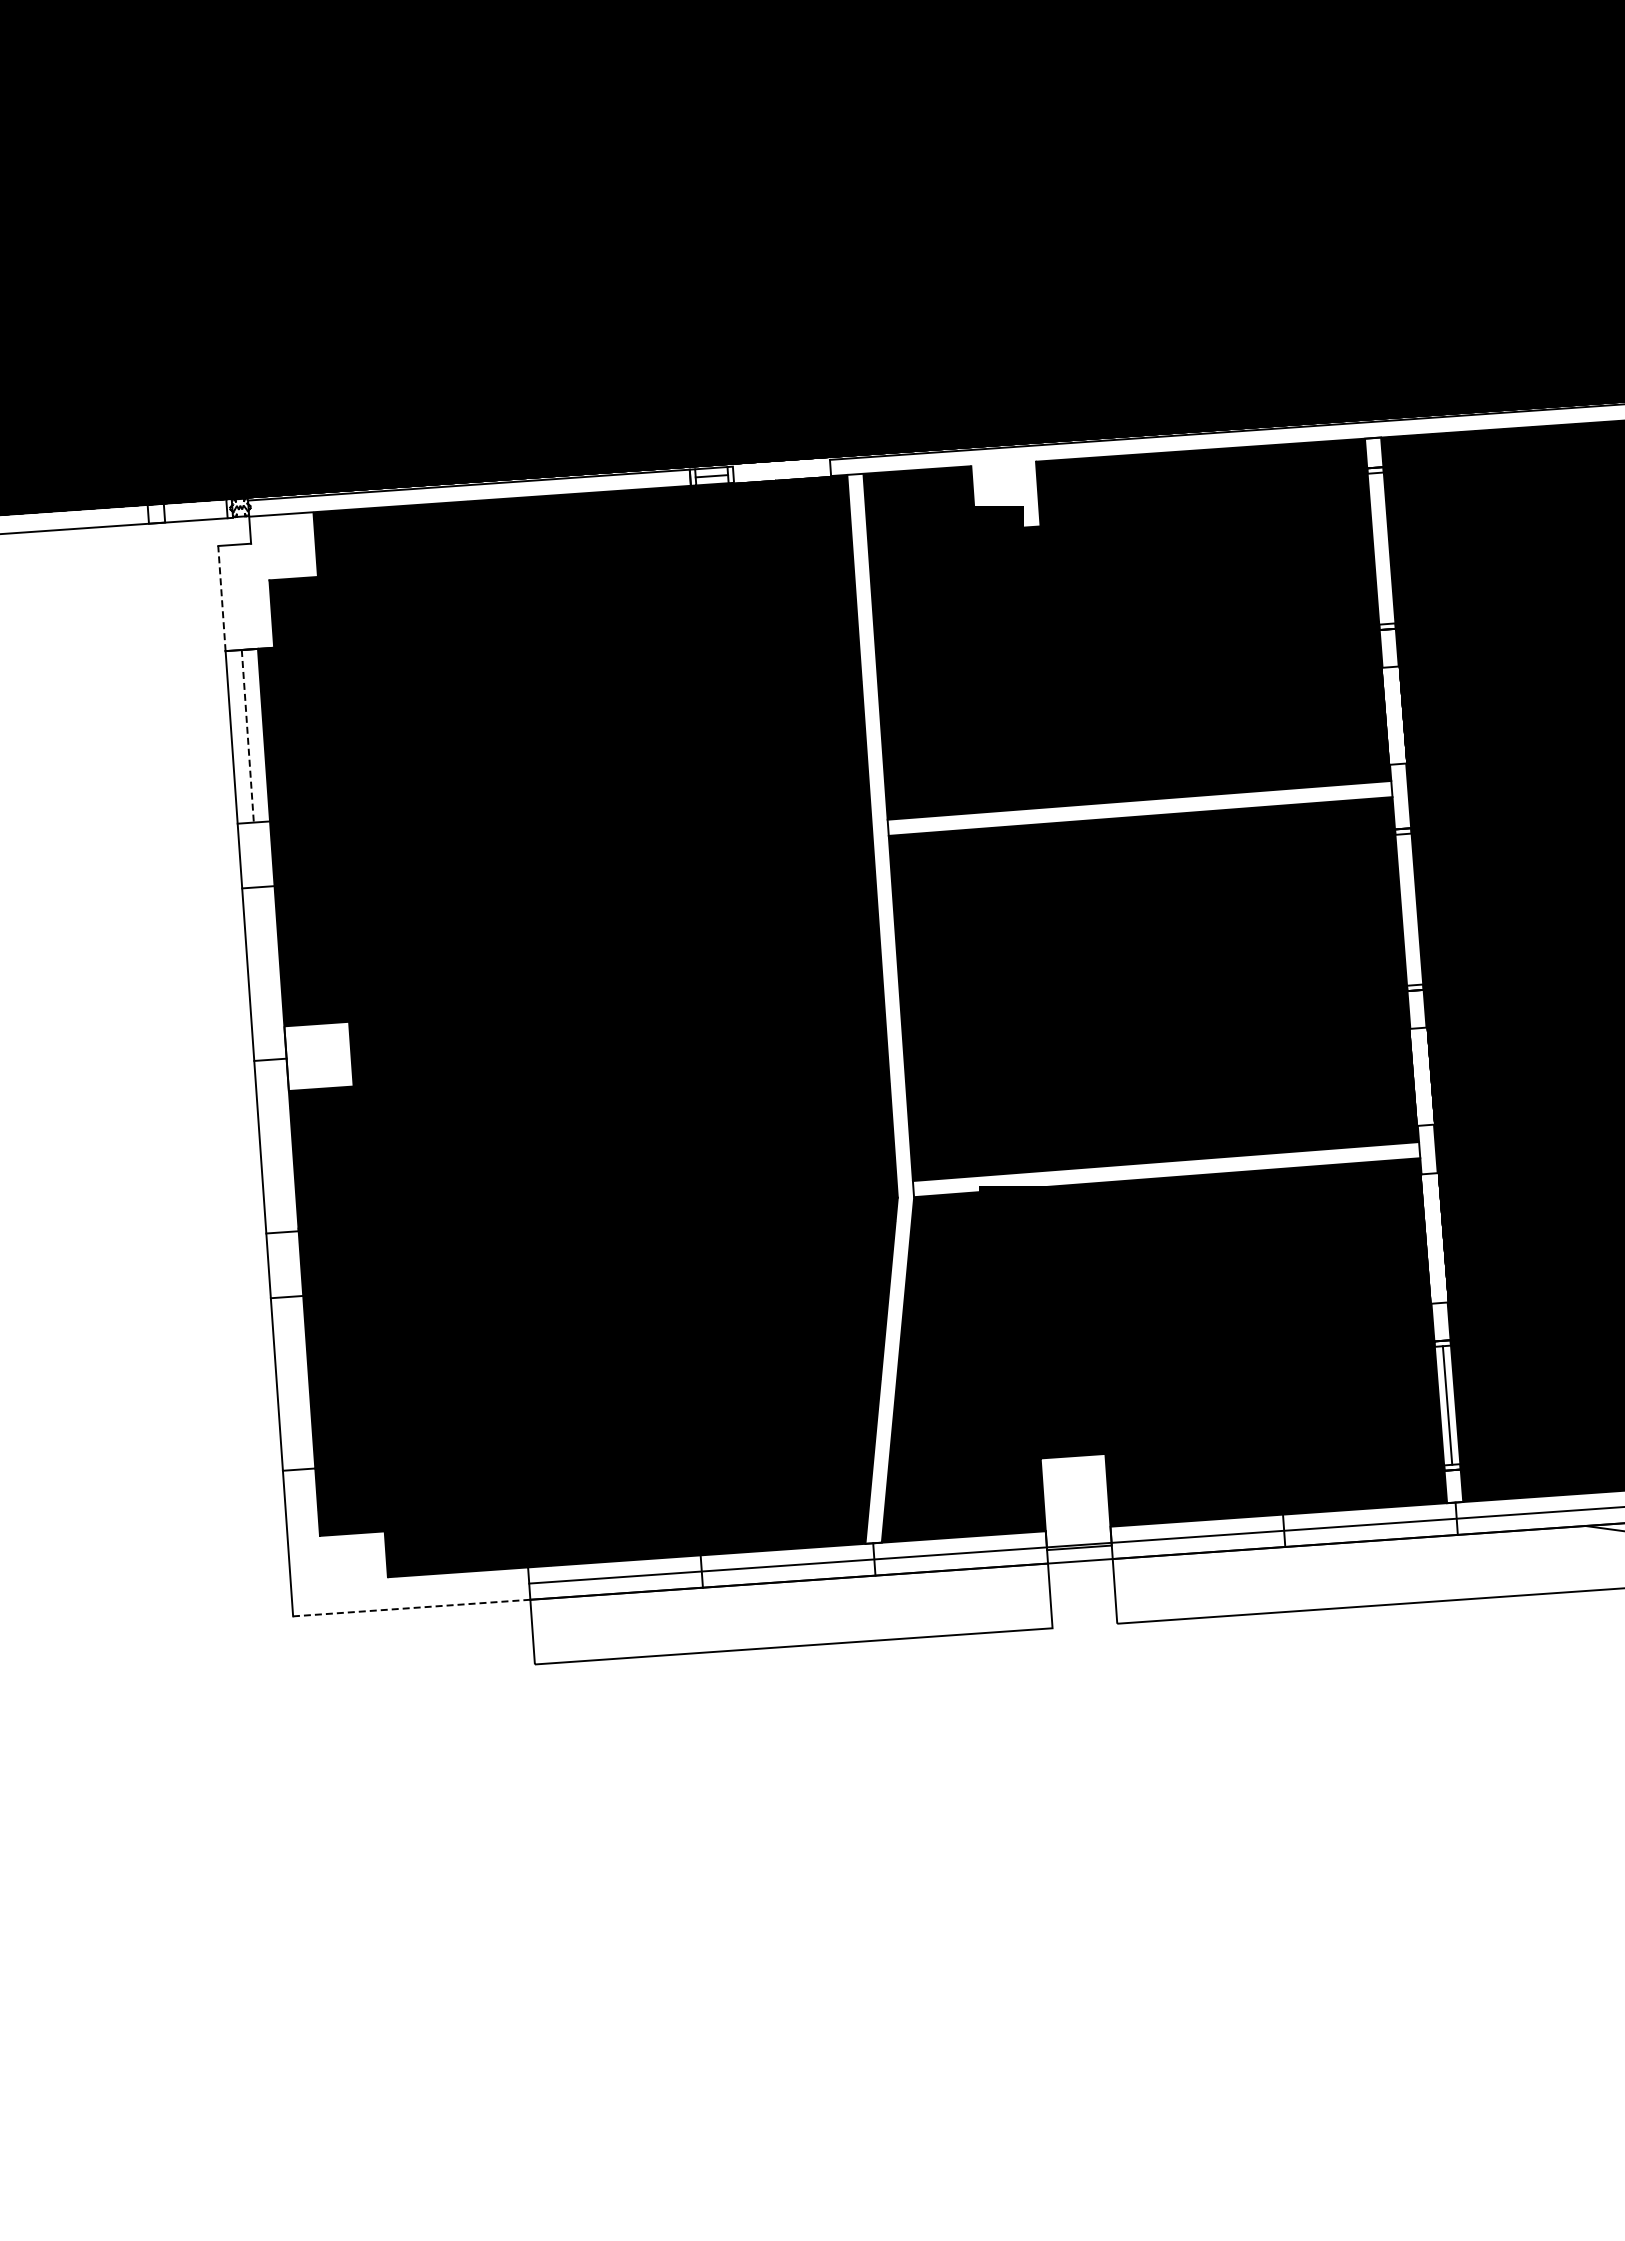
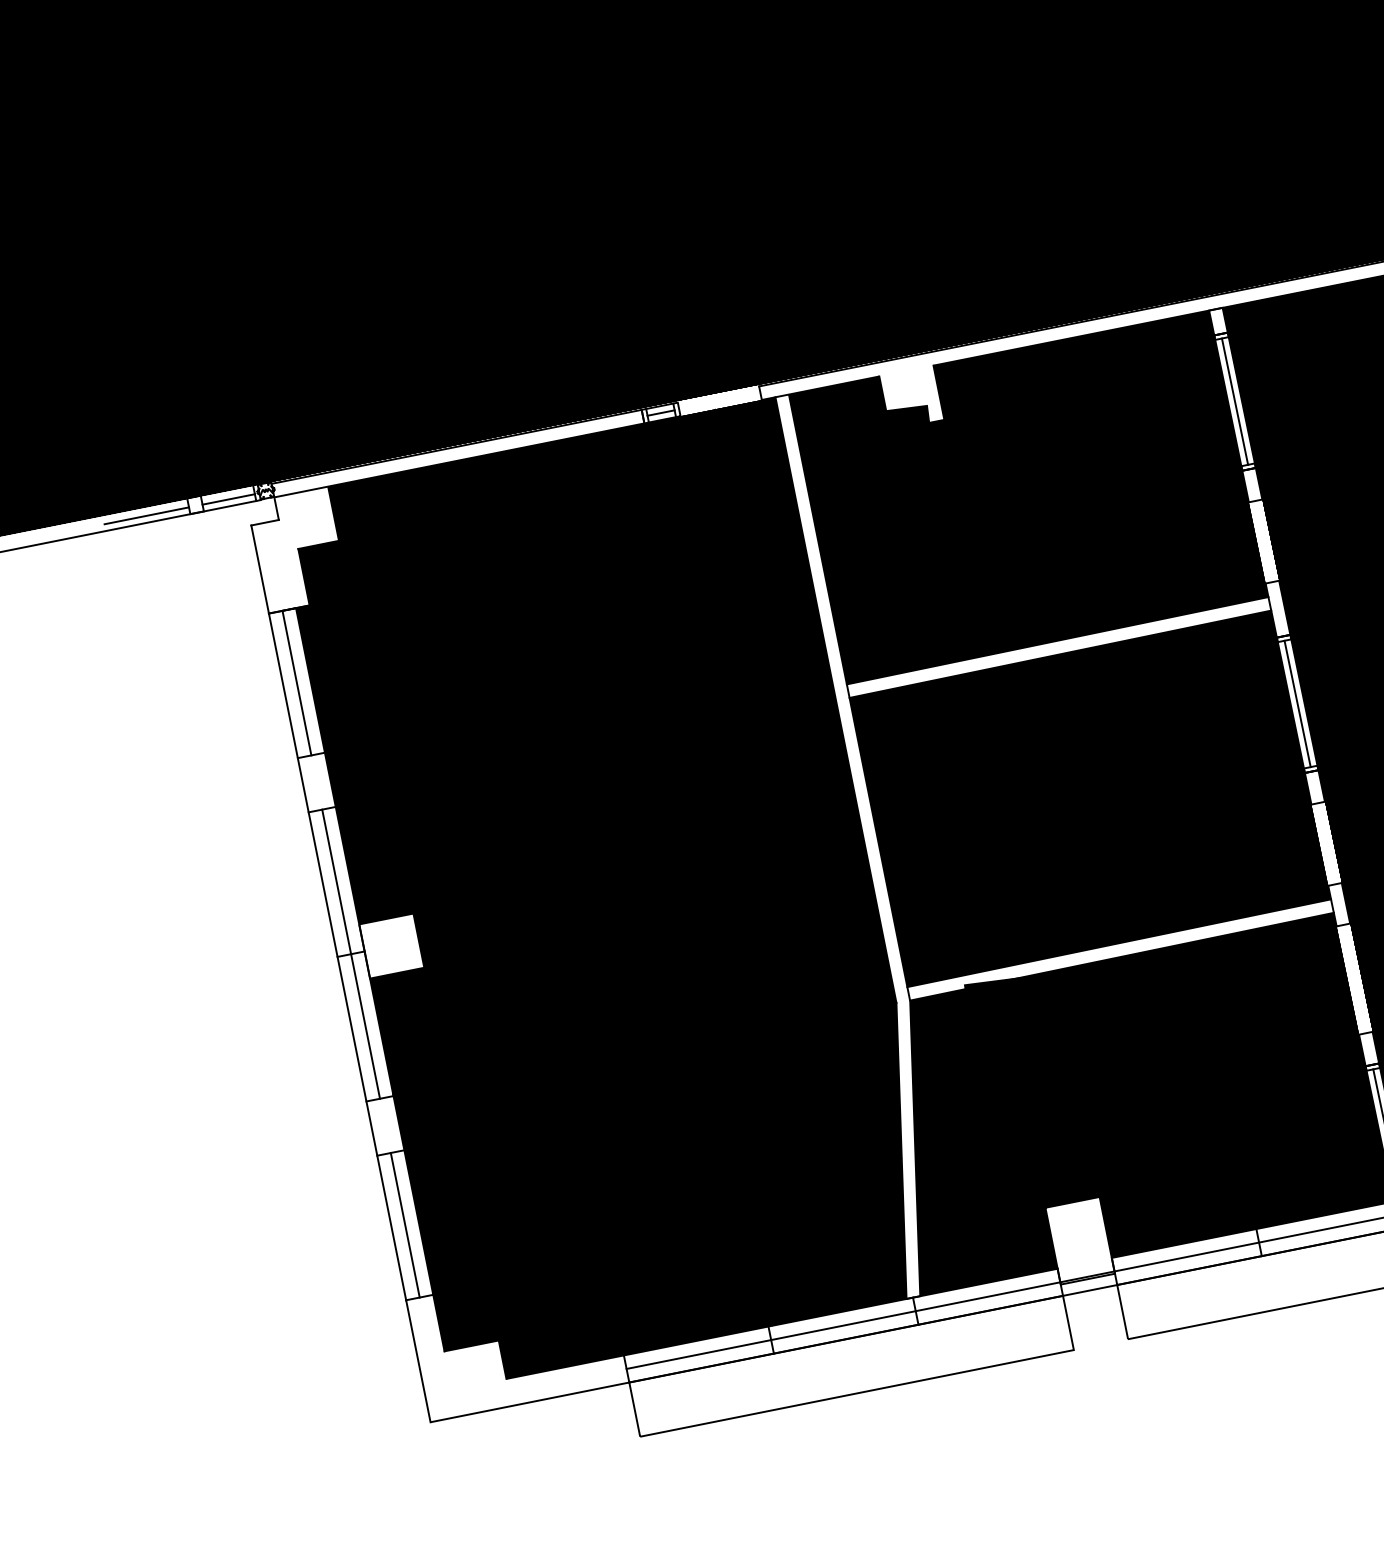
line: (195, 512) -> (228, 499), added
line: (97, 518) -> (146, 515), added
line: (1381, 548) -> (1235, 401), added
line: (221, 598) -> (259, 569), dashed -> solid
line: (247, 736) -> (296, 683), dashed -> solid
line: (1409, 909) -> (1297, 703), added
line: (270, 1059) -> (351, 953), added
line: (293, 1383) -> (405, 1225), added
line: (411, 1608) -> (529, 1402), dashed -> solid

